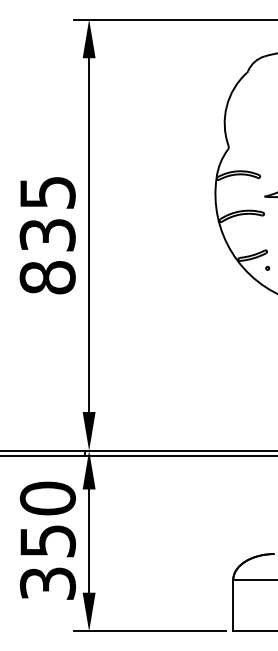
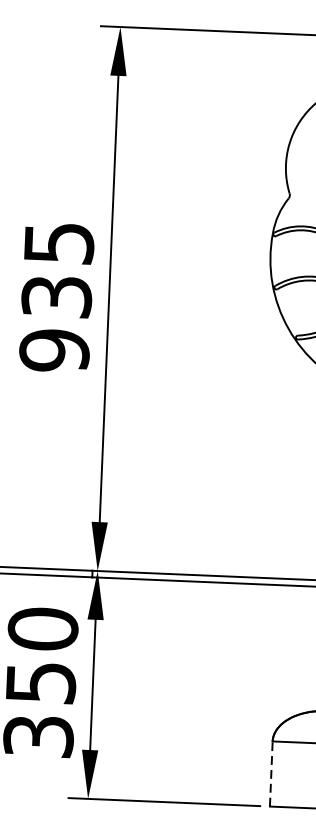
text: (47, 277) -> (54, 350), 835 -> 935
line: (233, 605) -> (271, 773), solid -> dashed

